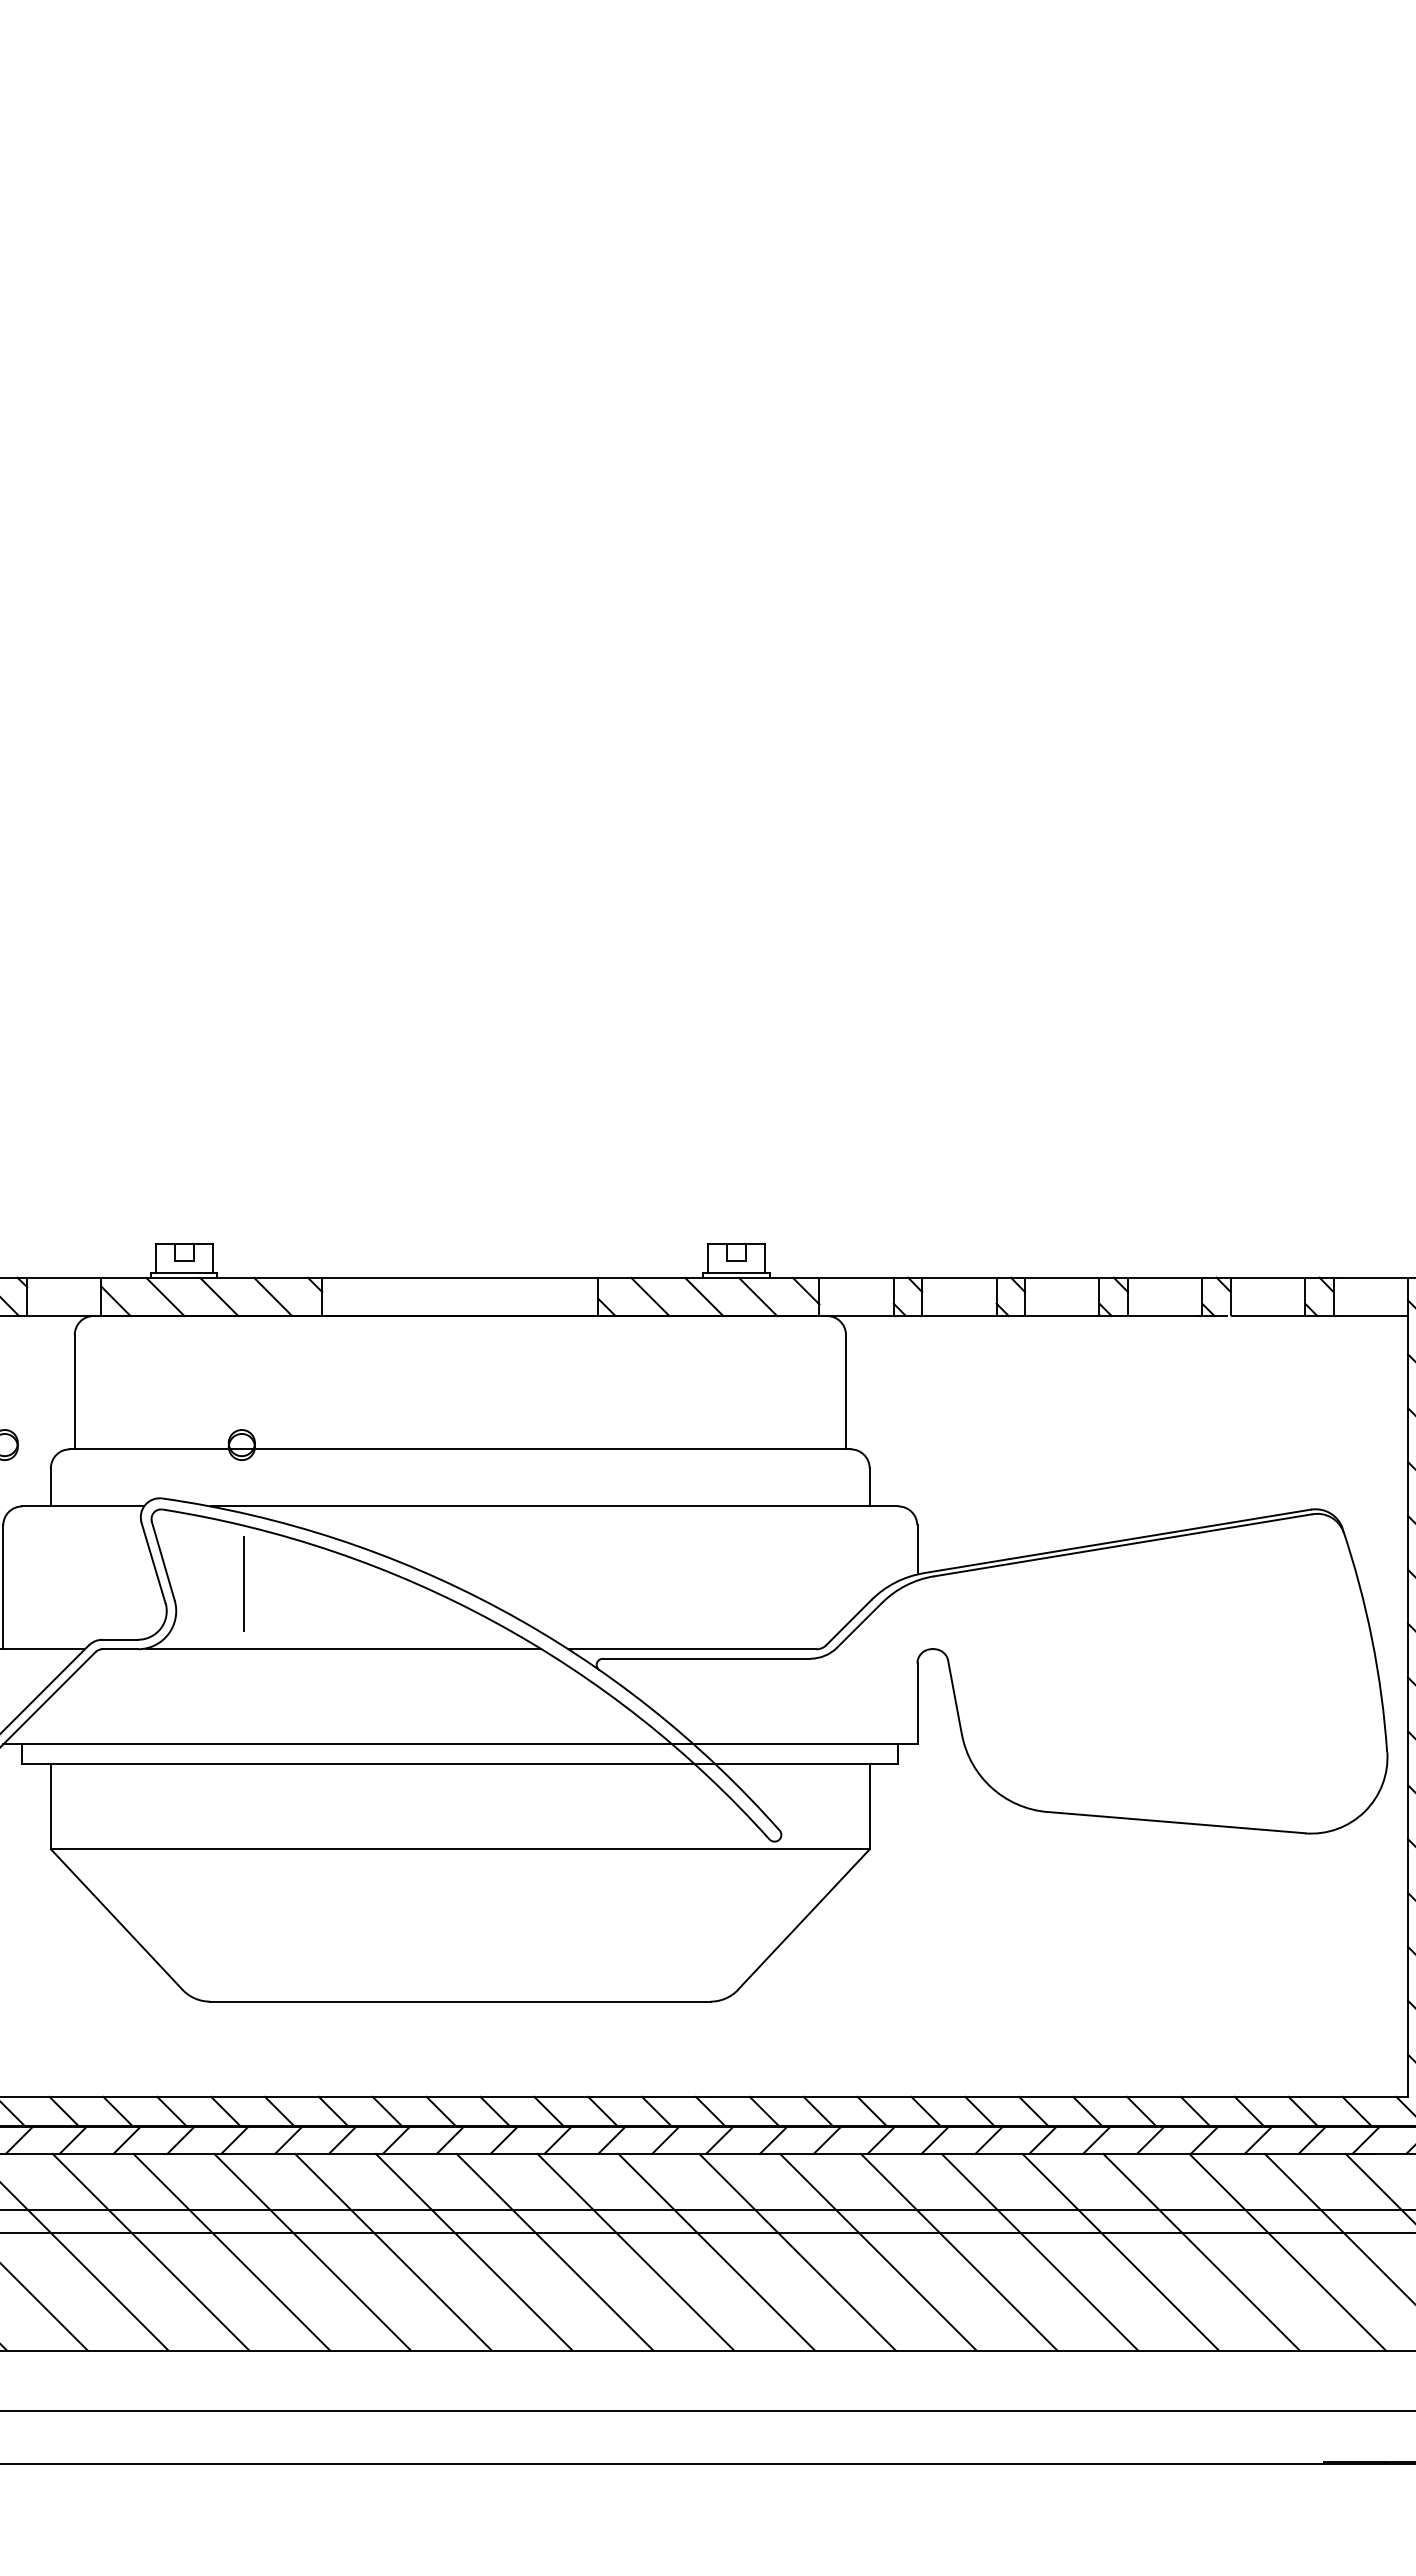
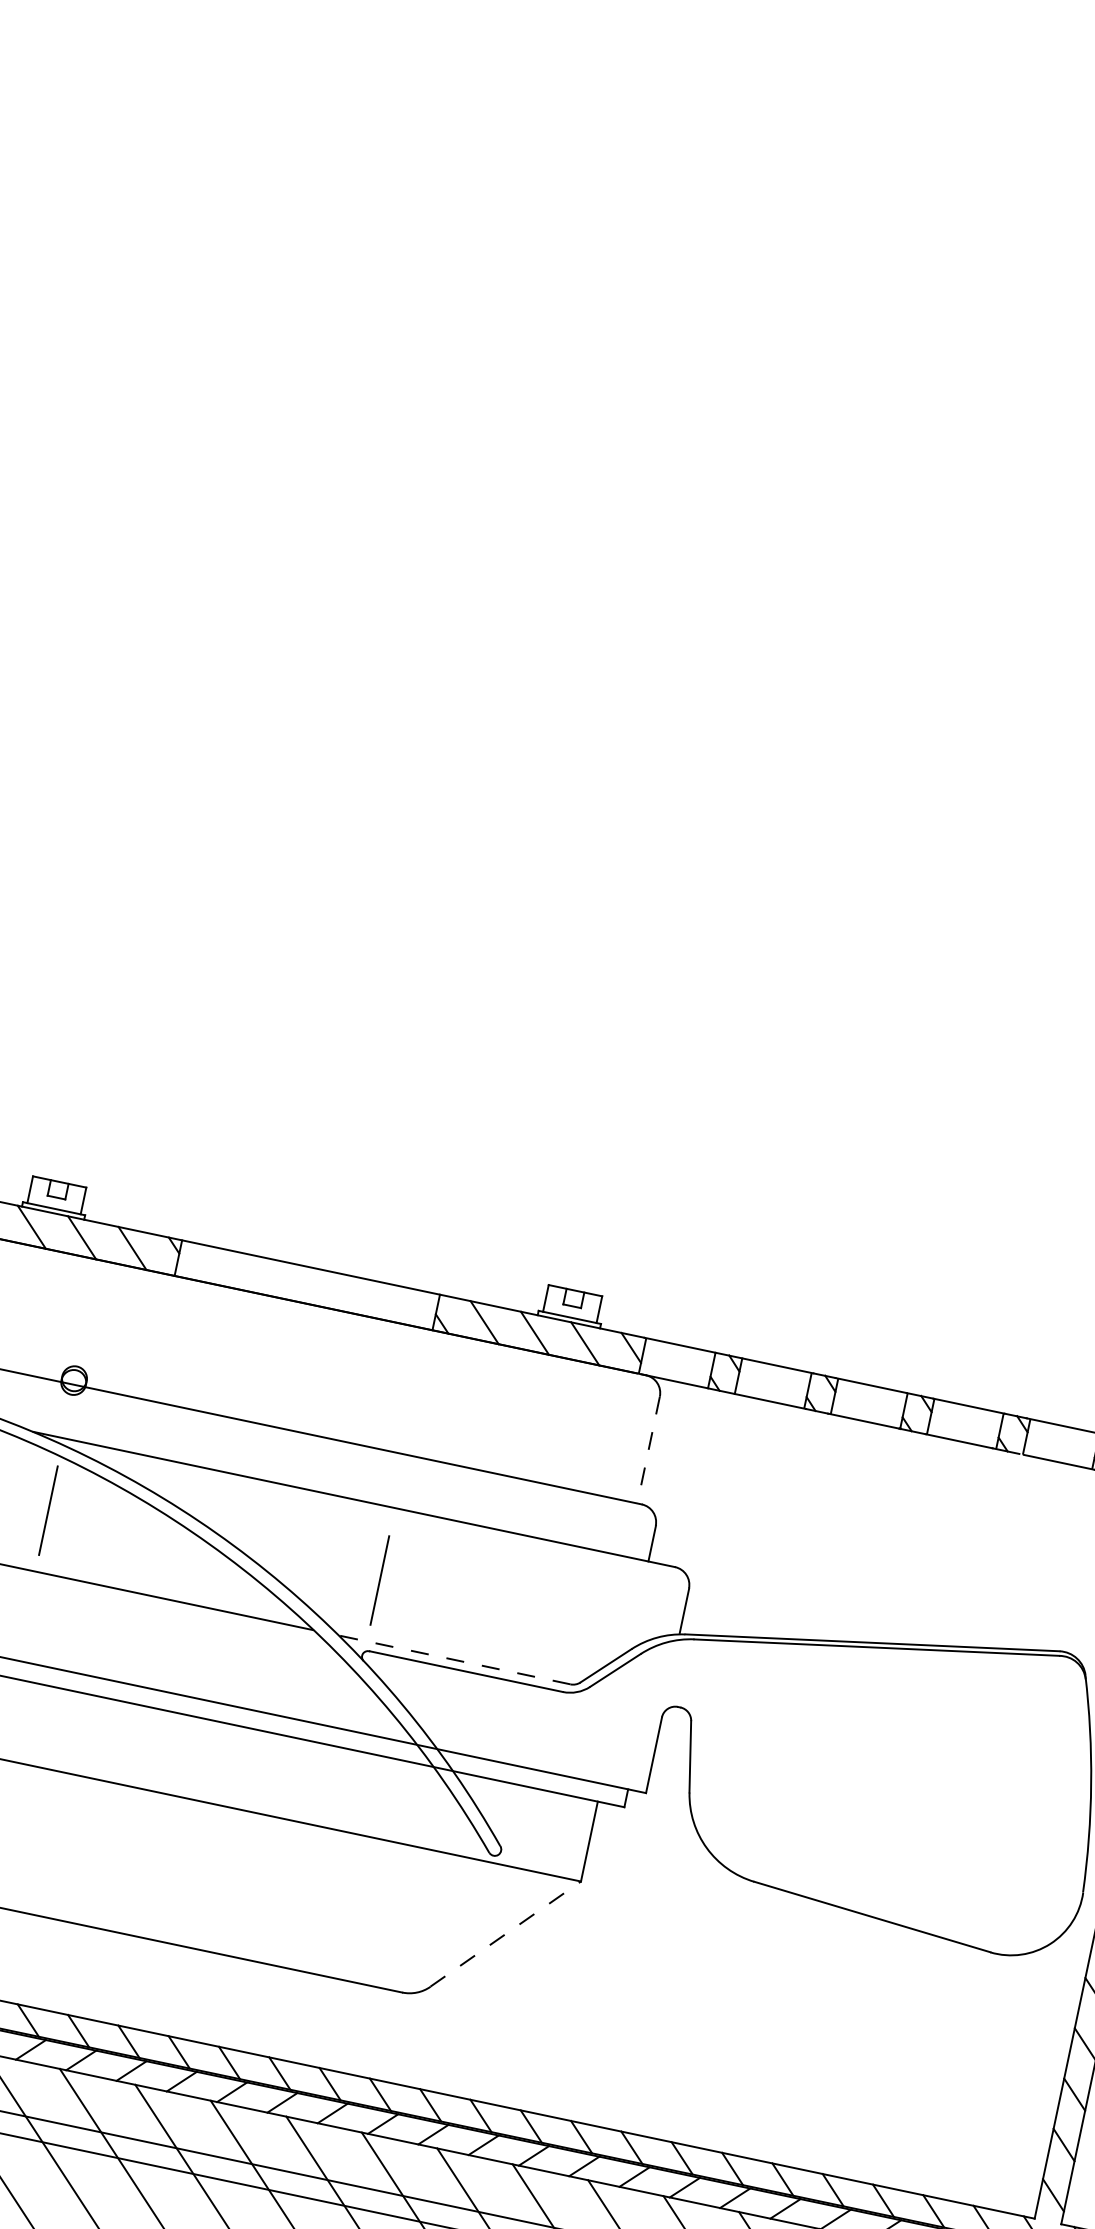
line: (845, 1392) -> (648, 1450), solid -> dashed
line: (598, 1583) -> (379, 1580), added
line: (691, 1649) -> (453, 1659), solid -> dashed
line: (804, 1918) -> (506, 1933), solid -> dashed

